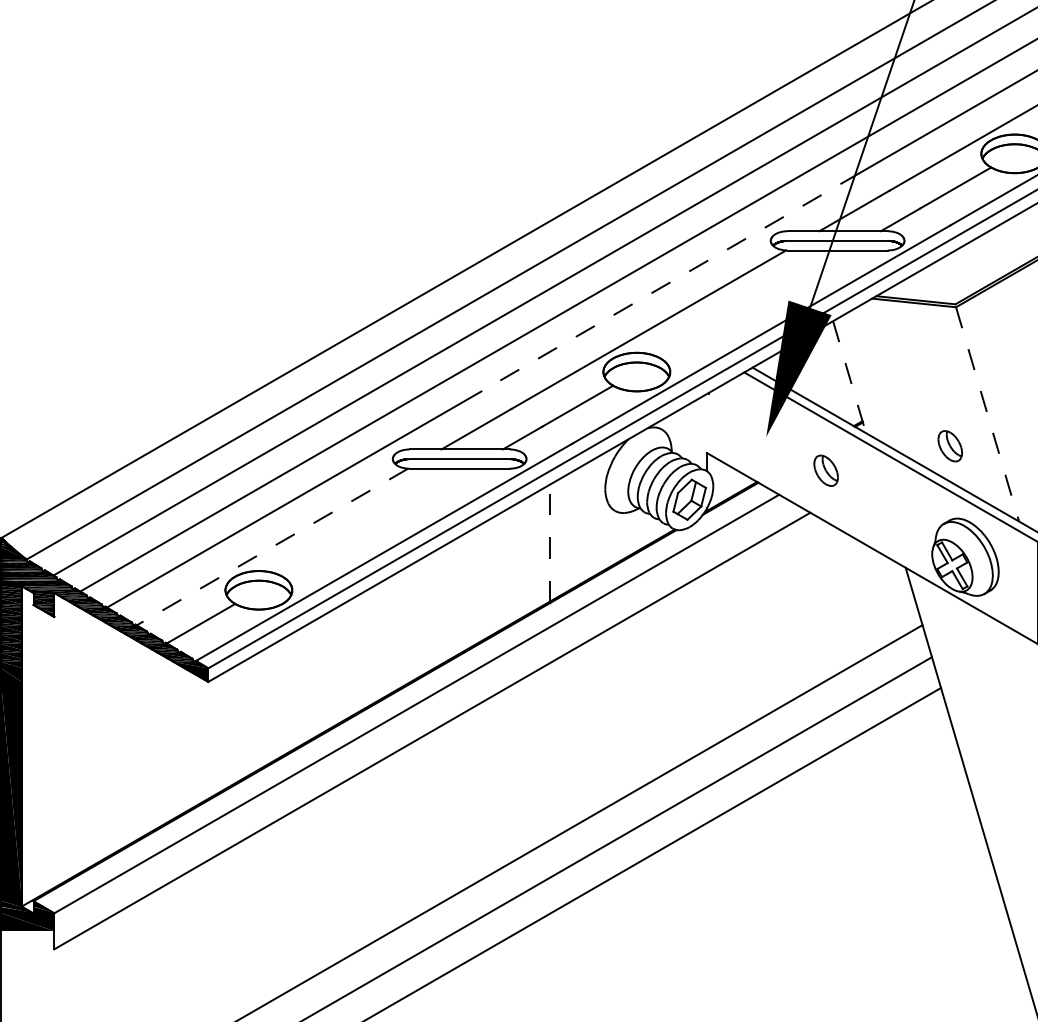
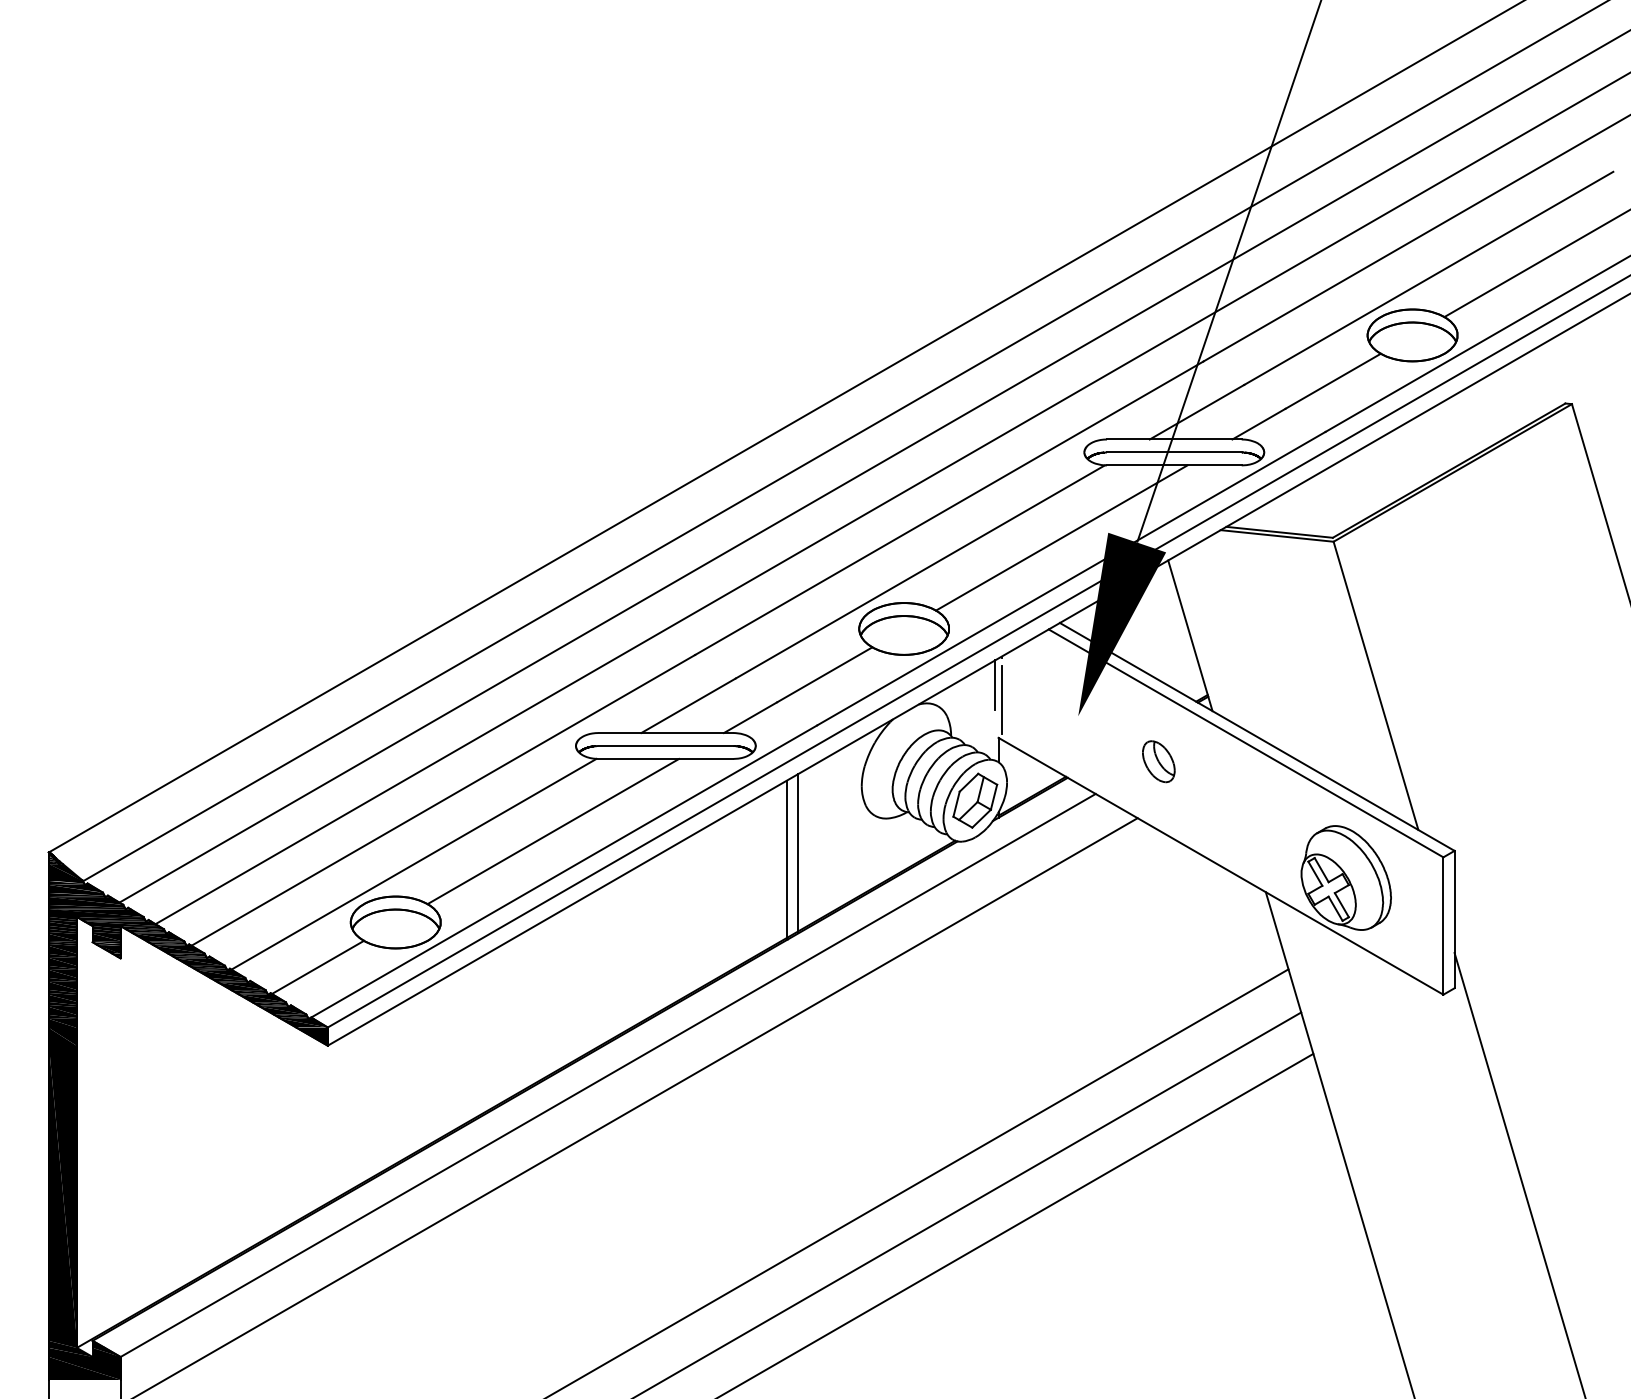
line: (670, 282) -> (949, 508), dashed -> solid
line: (753, 304) -> (1061, 537), added
line: (849, 376) -> (1190, 635), dashed -> solid
line: (704, 413) -> (995, 684), added
line: (987, 414) -> (1376, 686), dashed -> solid
line: (709, 424) -> (1001, 699), added
part: (950, 446) -> (1325, 728), removed
line: (376, 522) -> (553, 831), added
line: (558, 539) -> (798, 853), added
line: (550, 543) -> (787, 859), dashed -> solid
line: (270, 547) -> (411, 865), dashed -> solid

